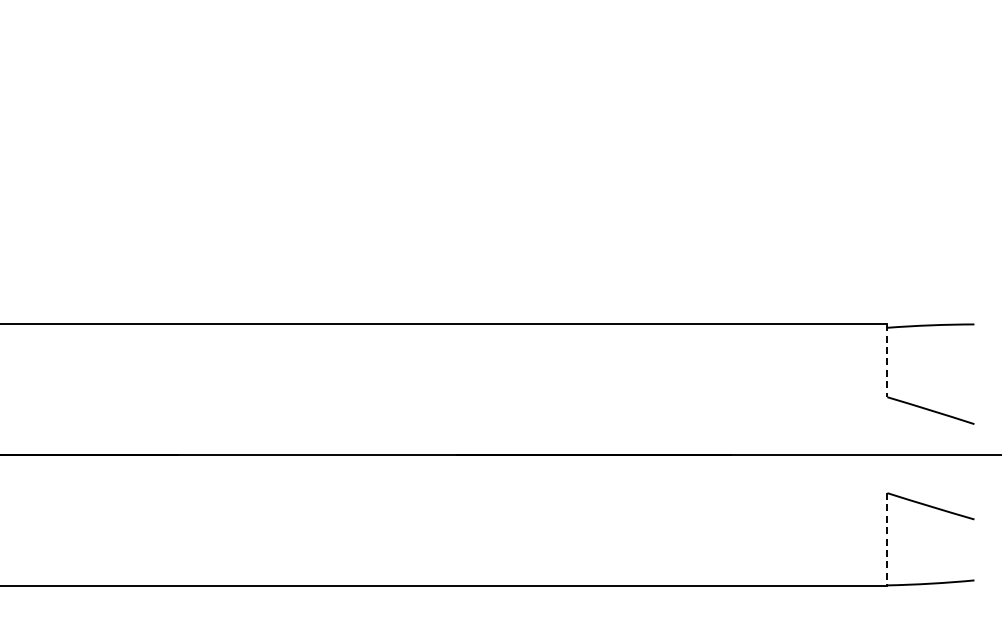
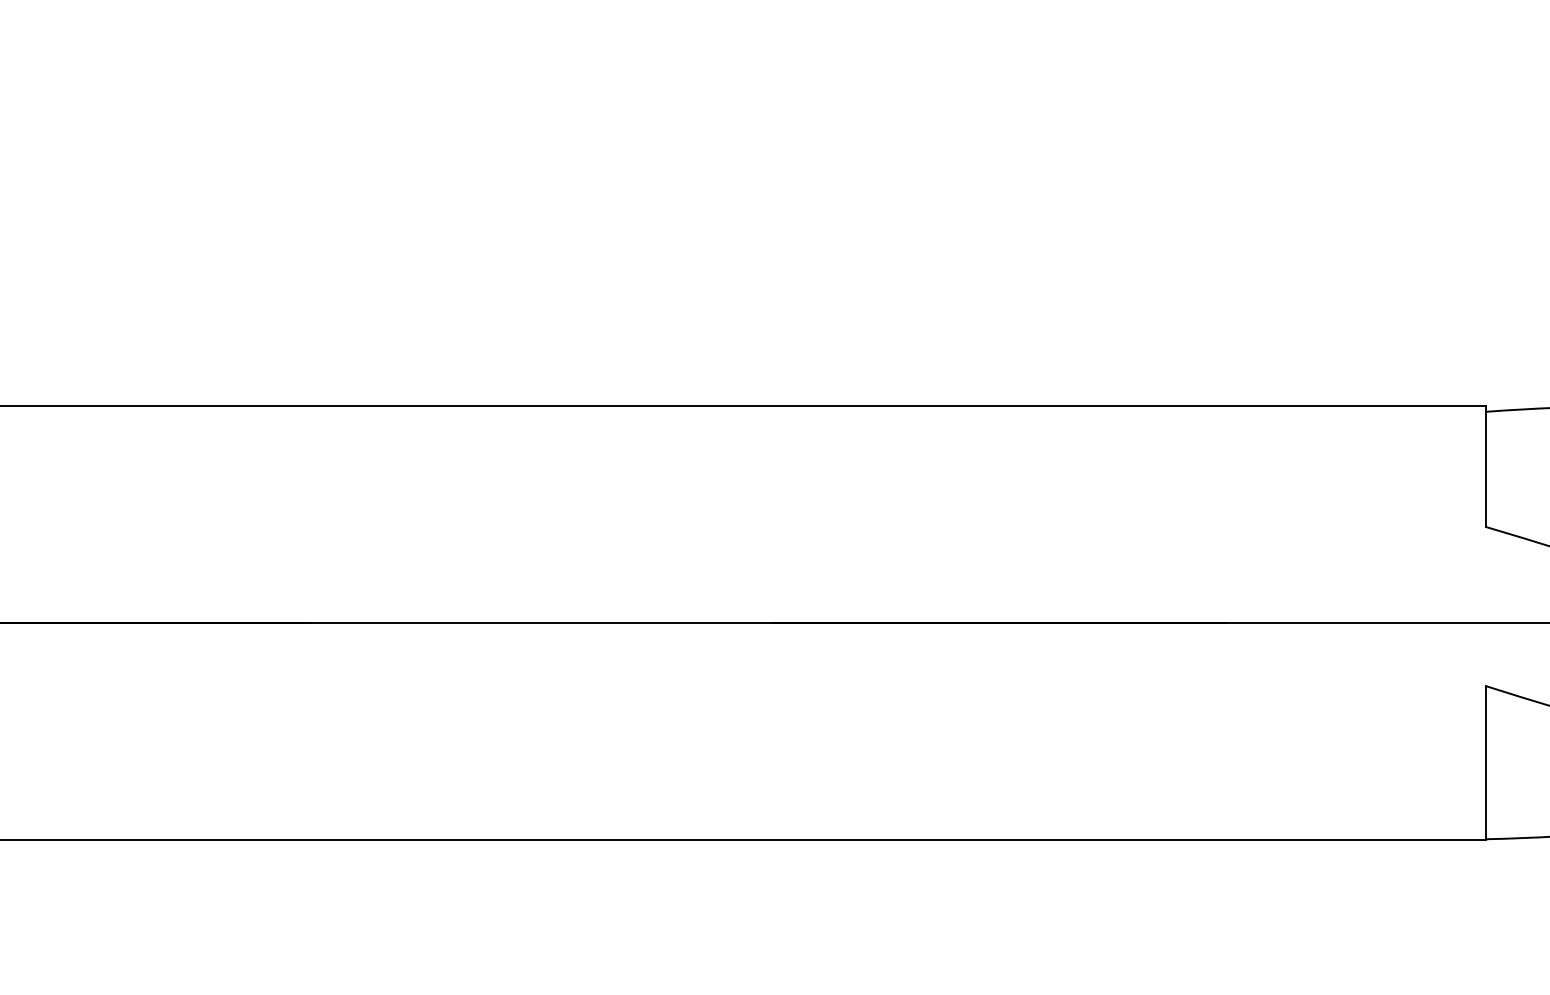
line: (887, 361) -> (1486, 467), dashed -> solid
line: (887, 539) -> (1486, 763), dashed -> solid

